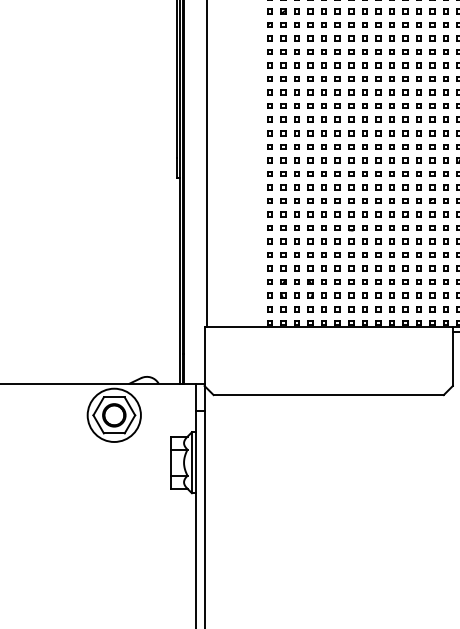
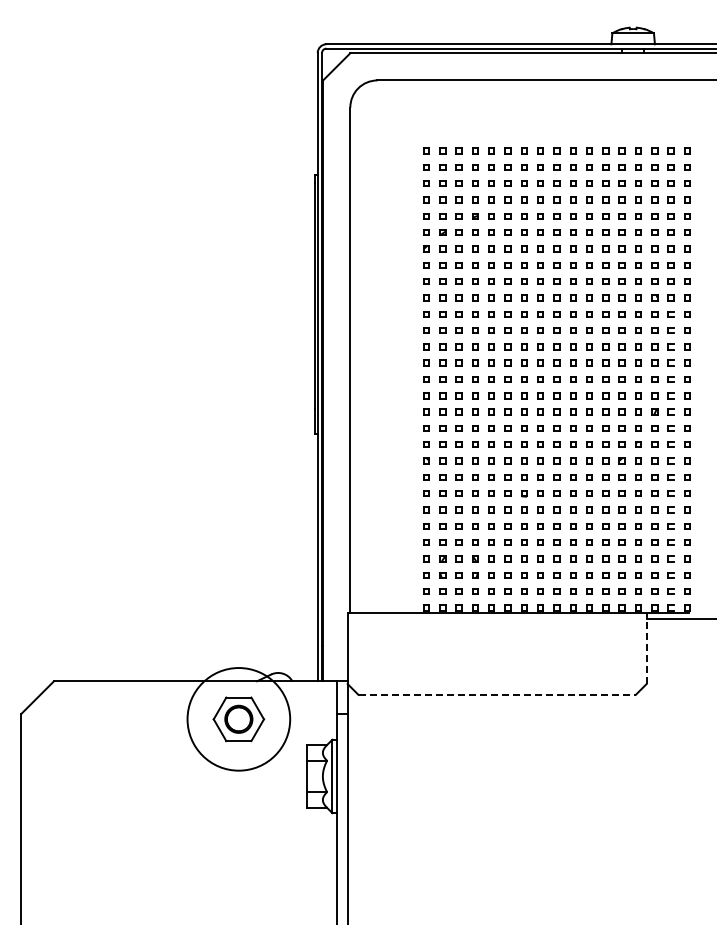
line: (452, 356) -> (646, 648), solid -> dashed
line: (329, 394) -> (497, 694), solid -> dashed
circle: (114, 415) -> (238, 719), size x1.6

